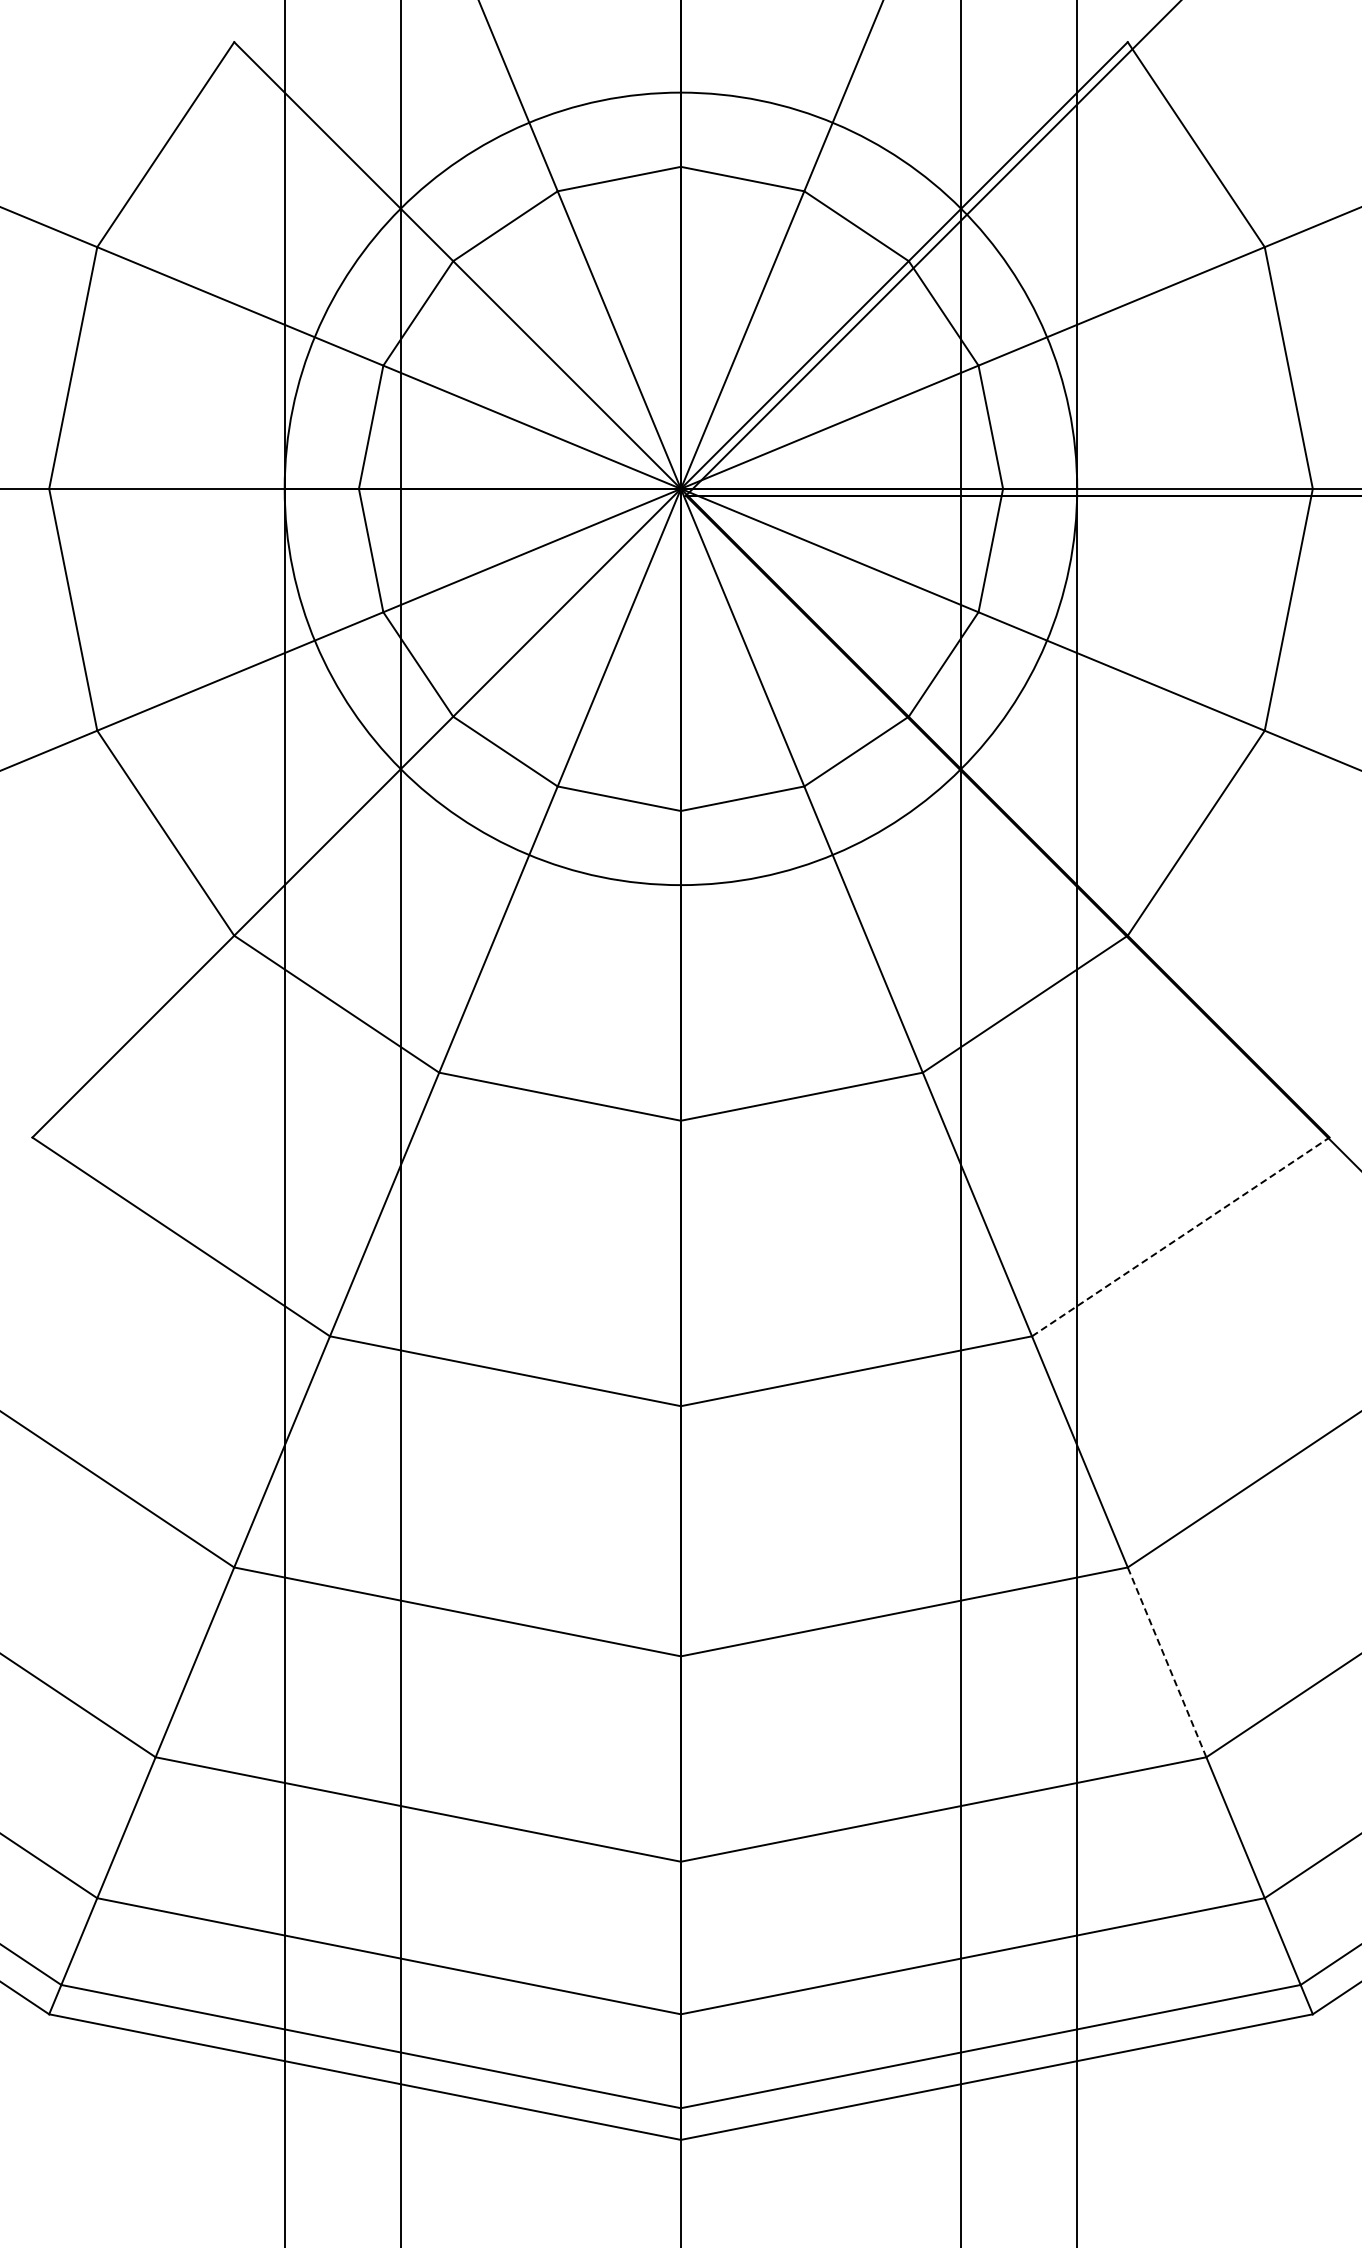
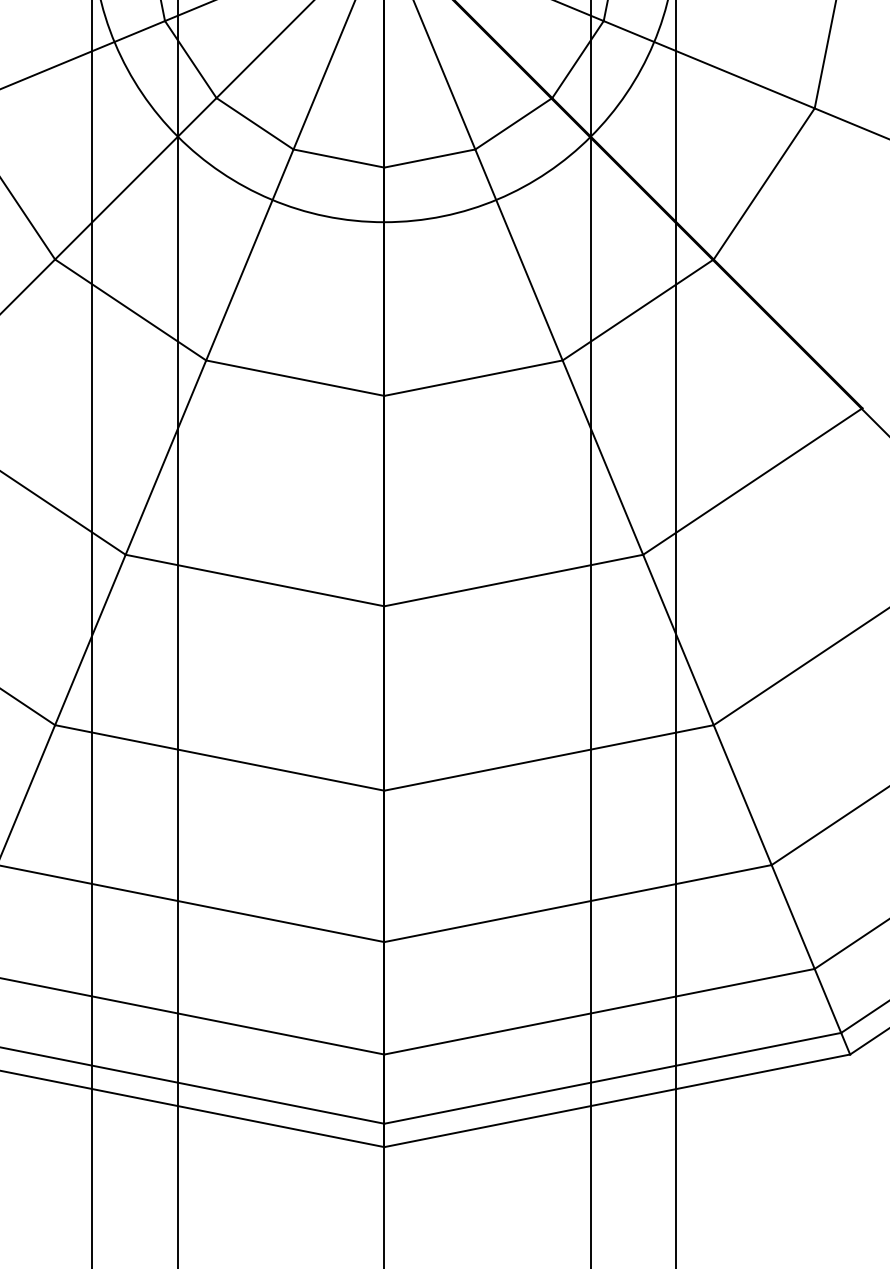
line: (1180, 1236) -> (752, 481), dashed -> solid
line: (1167, 1662) -> (743, 795), dashed -> solid

